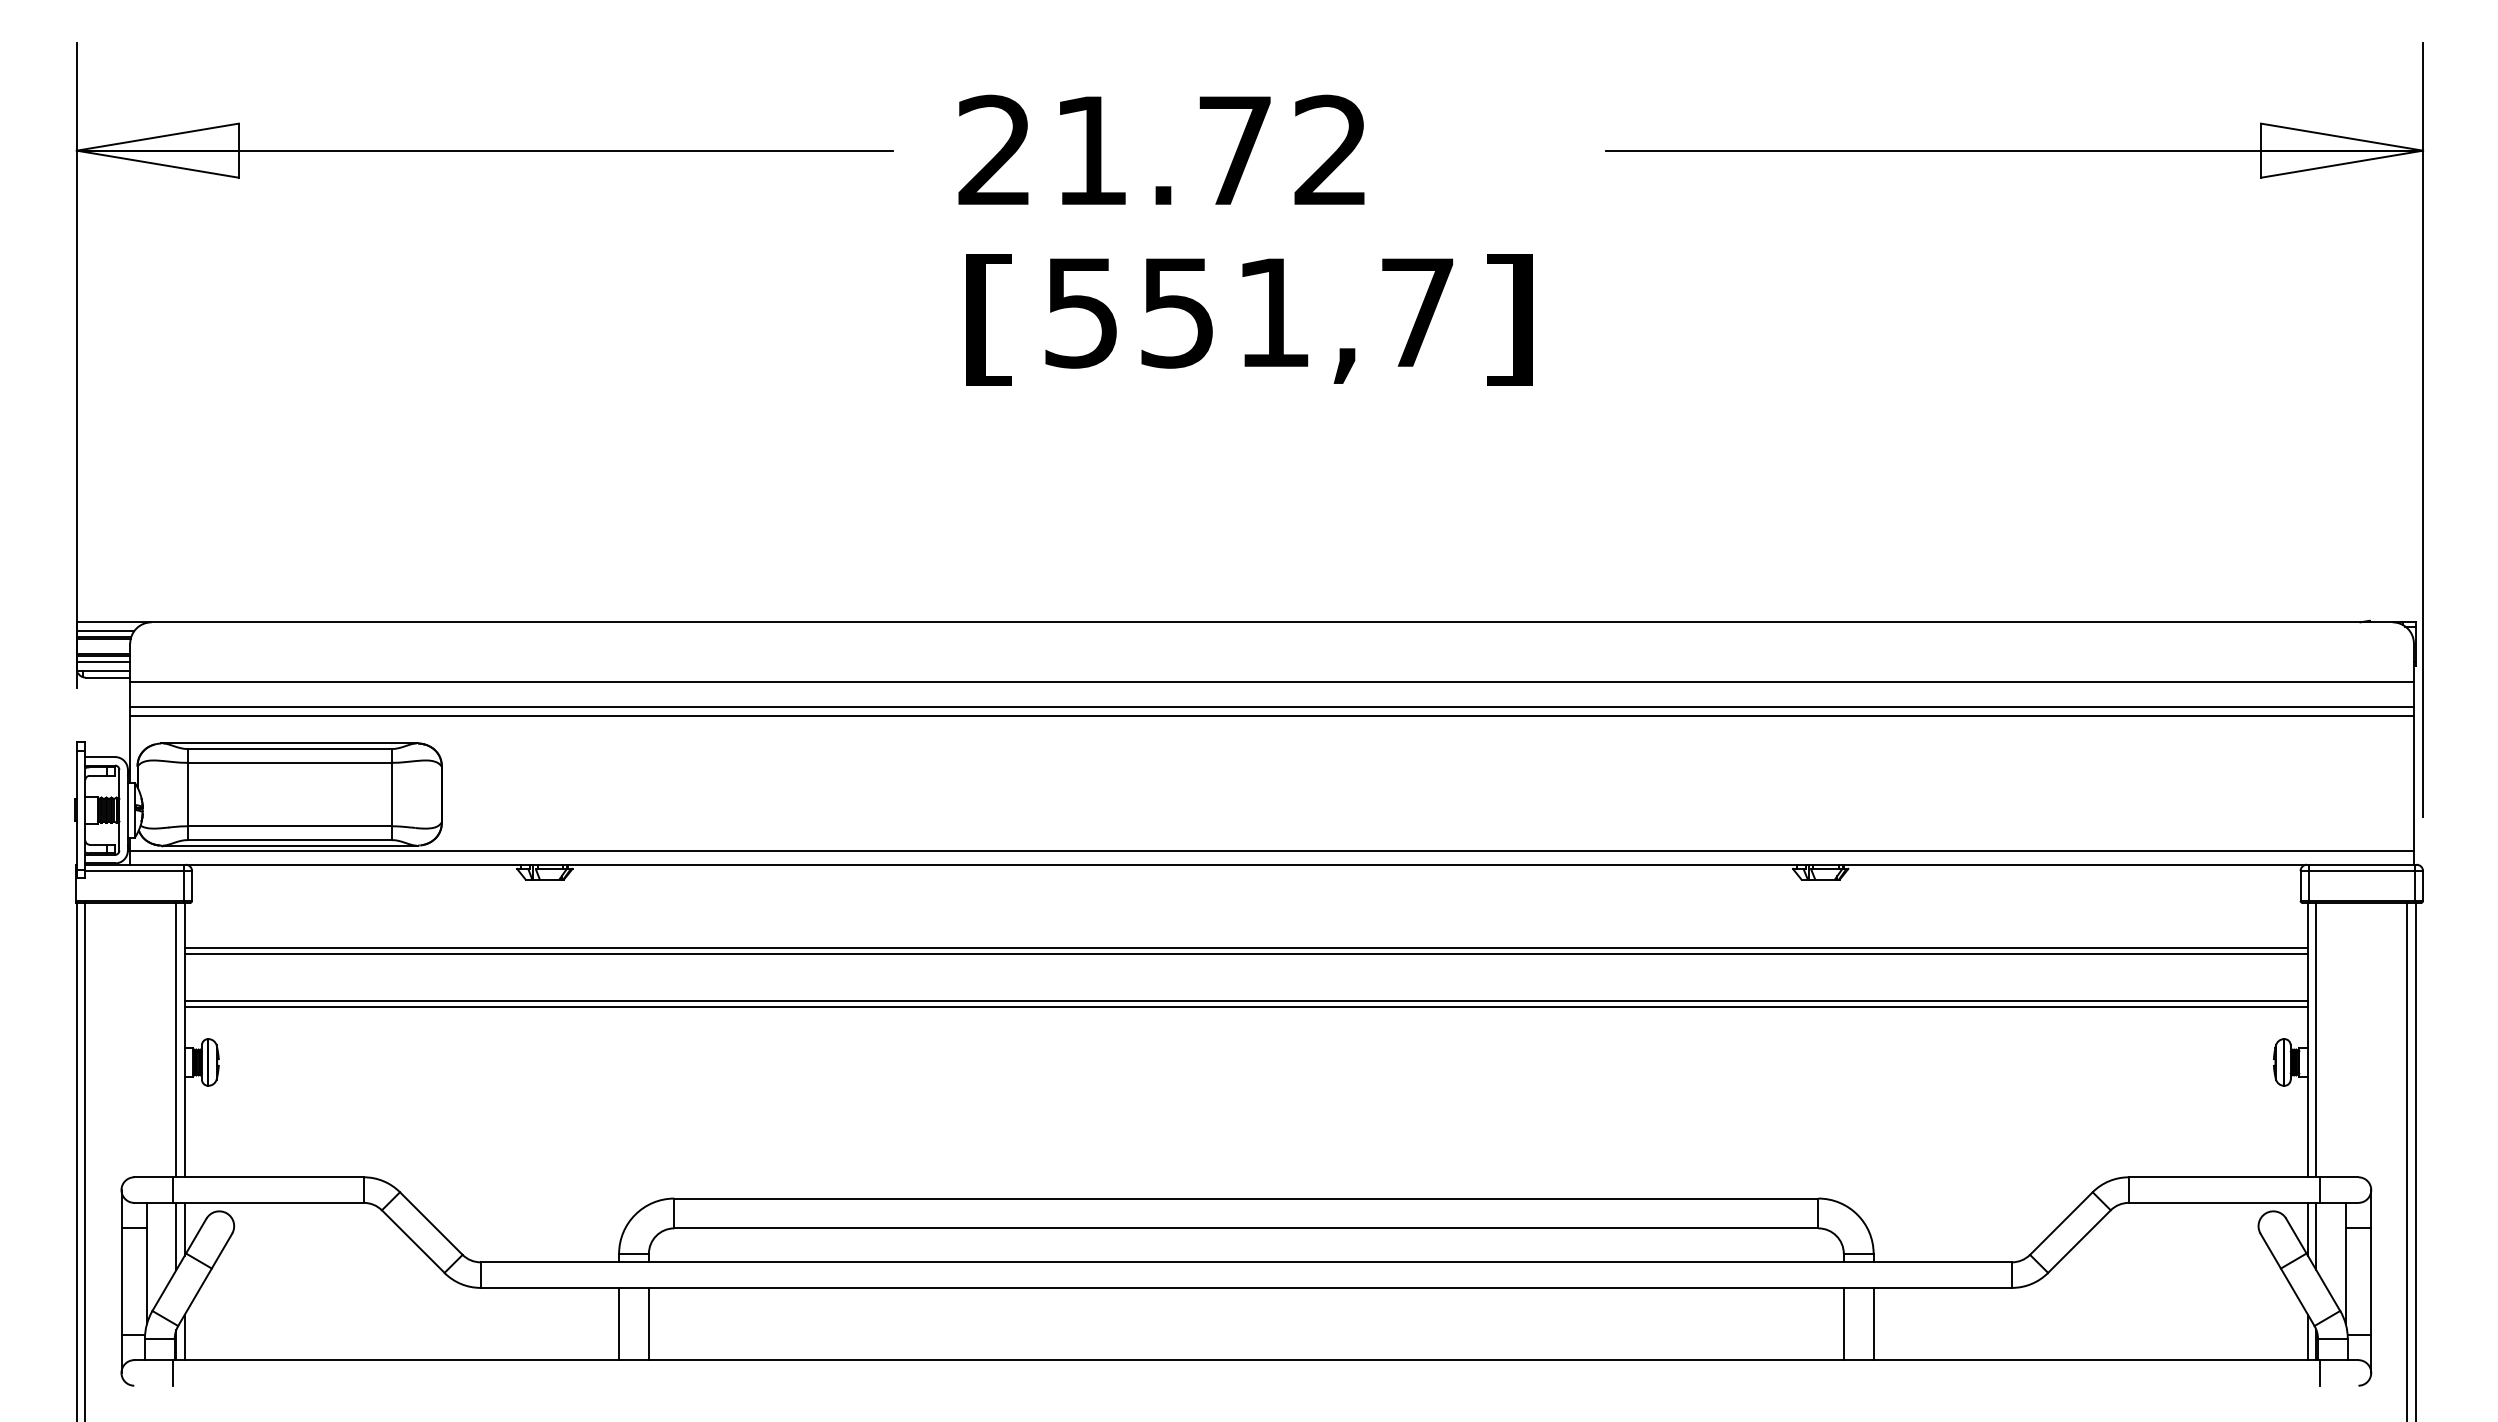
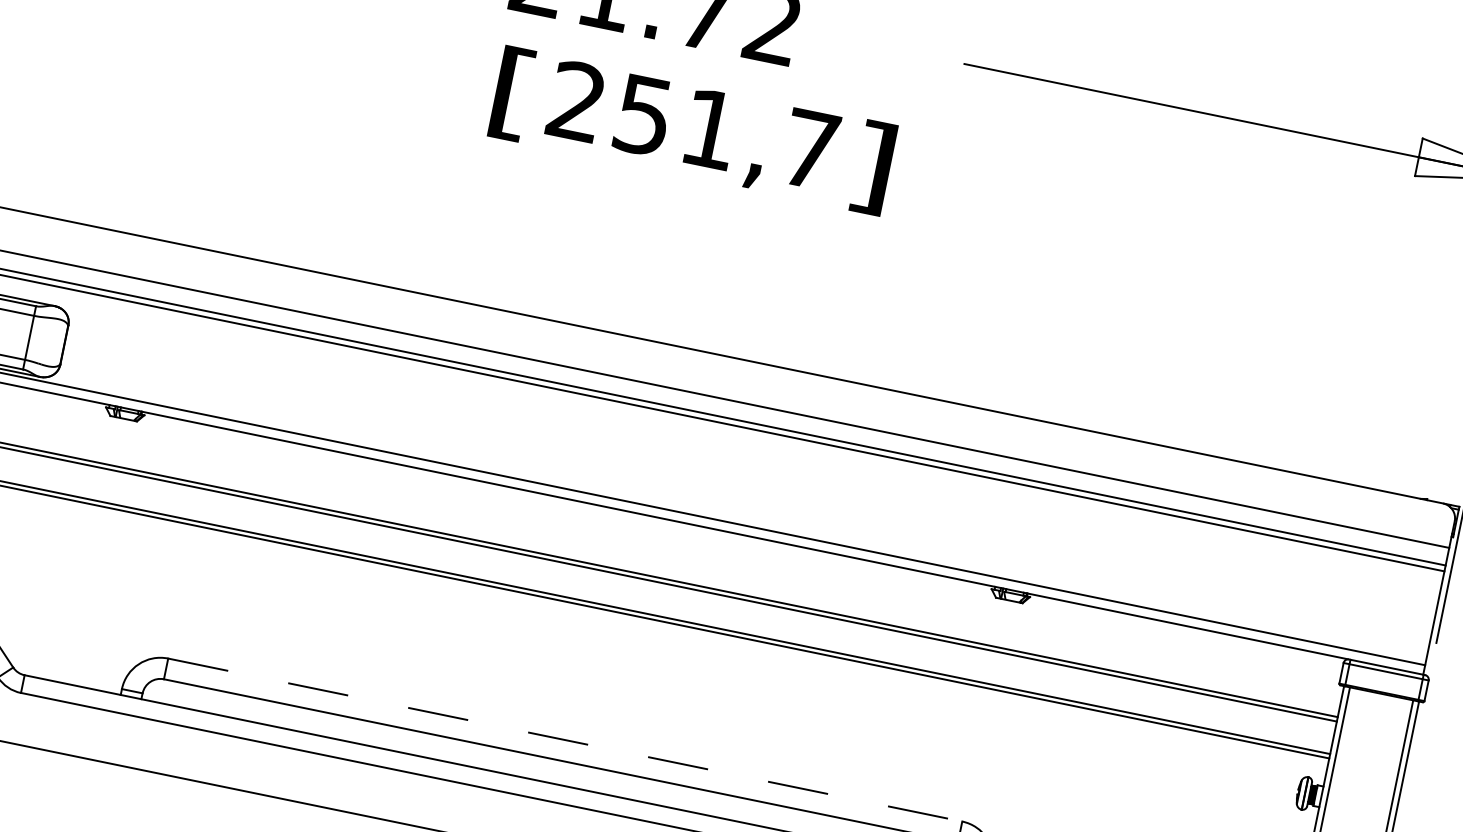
text: (1080, 312) -> (576, 101), 551,7 -> 251,7
line: (1246, 1198) -> (565, 740), solid -> dashed
line: (619, 1323) -> (112, 737), removed
line: (648, 1323) -> (132, 741), removed

